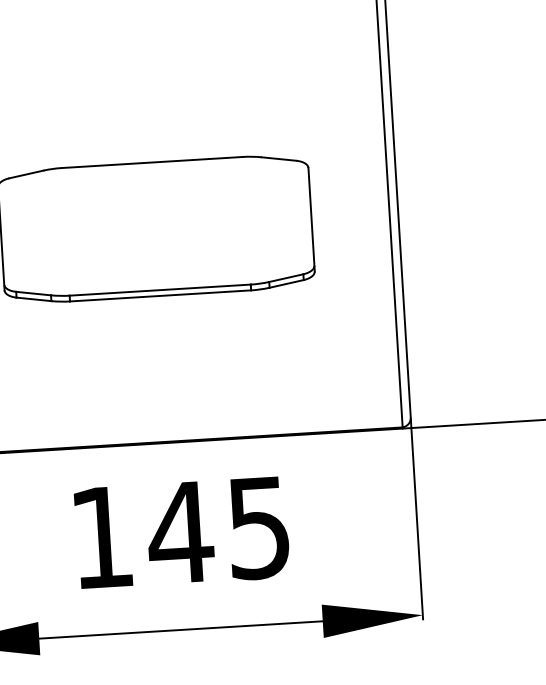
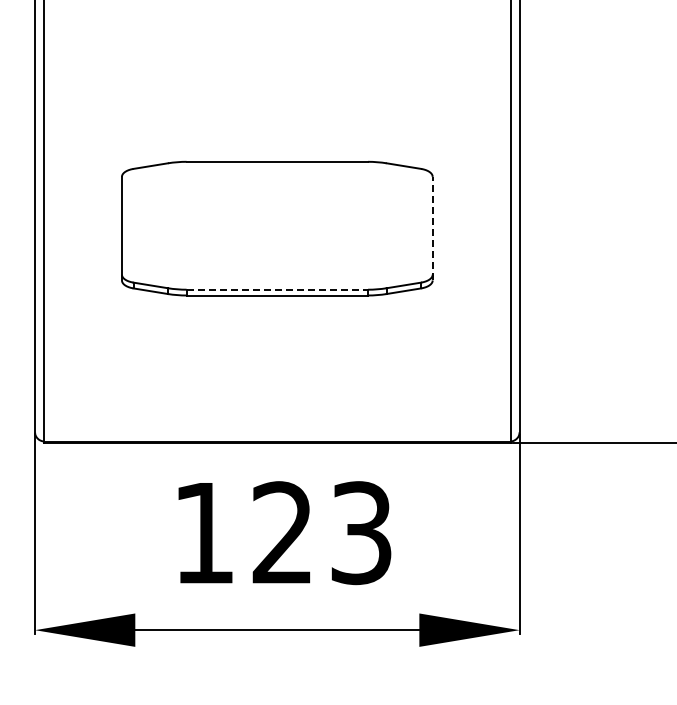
line: (311, 219) -> (432, 228), solid -> dashed
line: (160, 289) -> (277, 289), solid -> dashed
text: (218, 529) -> (320, 532), 145 -> 123

